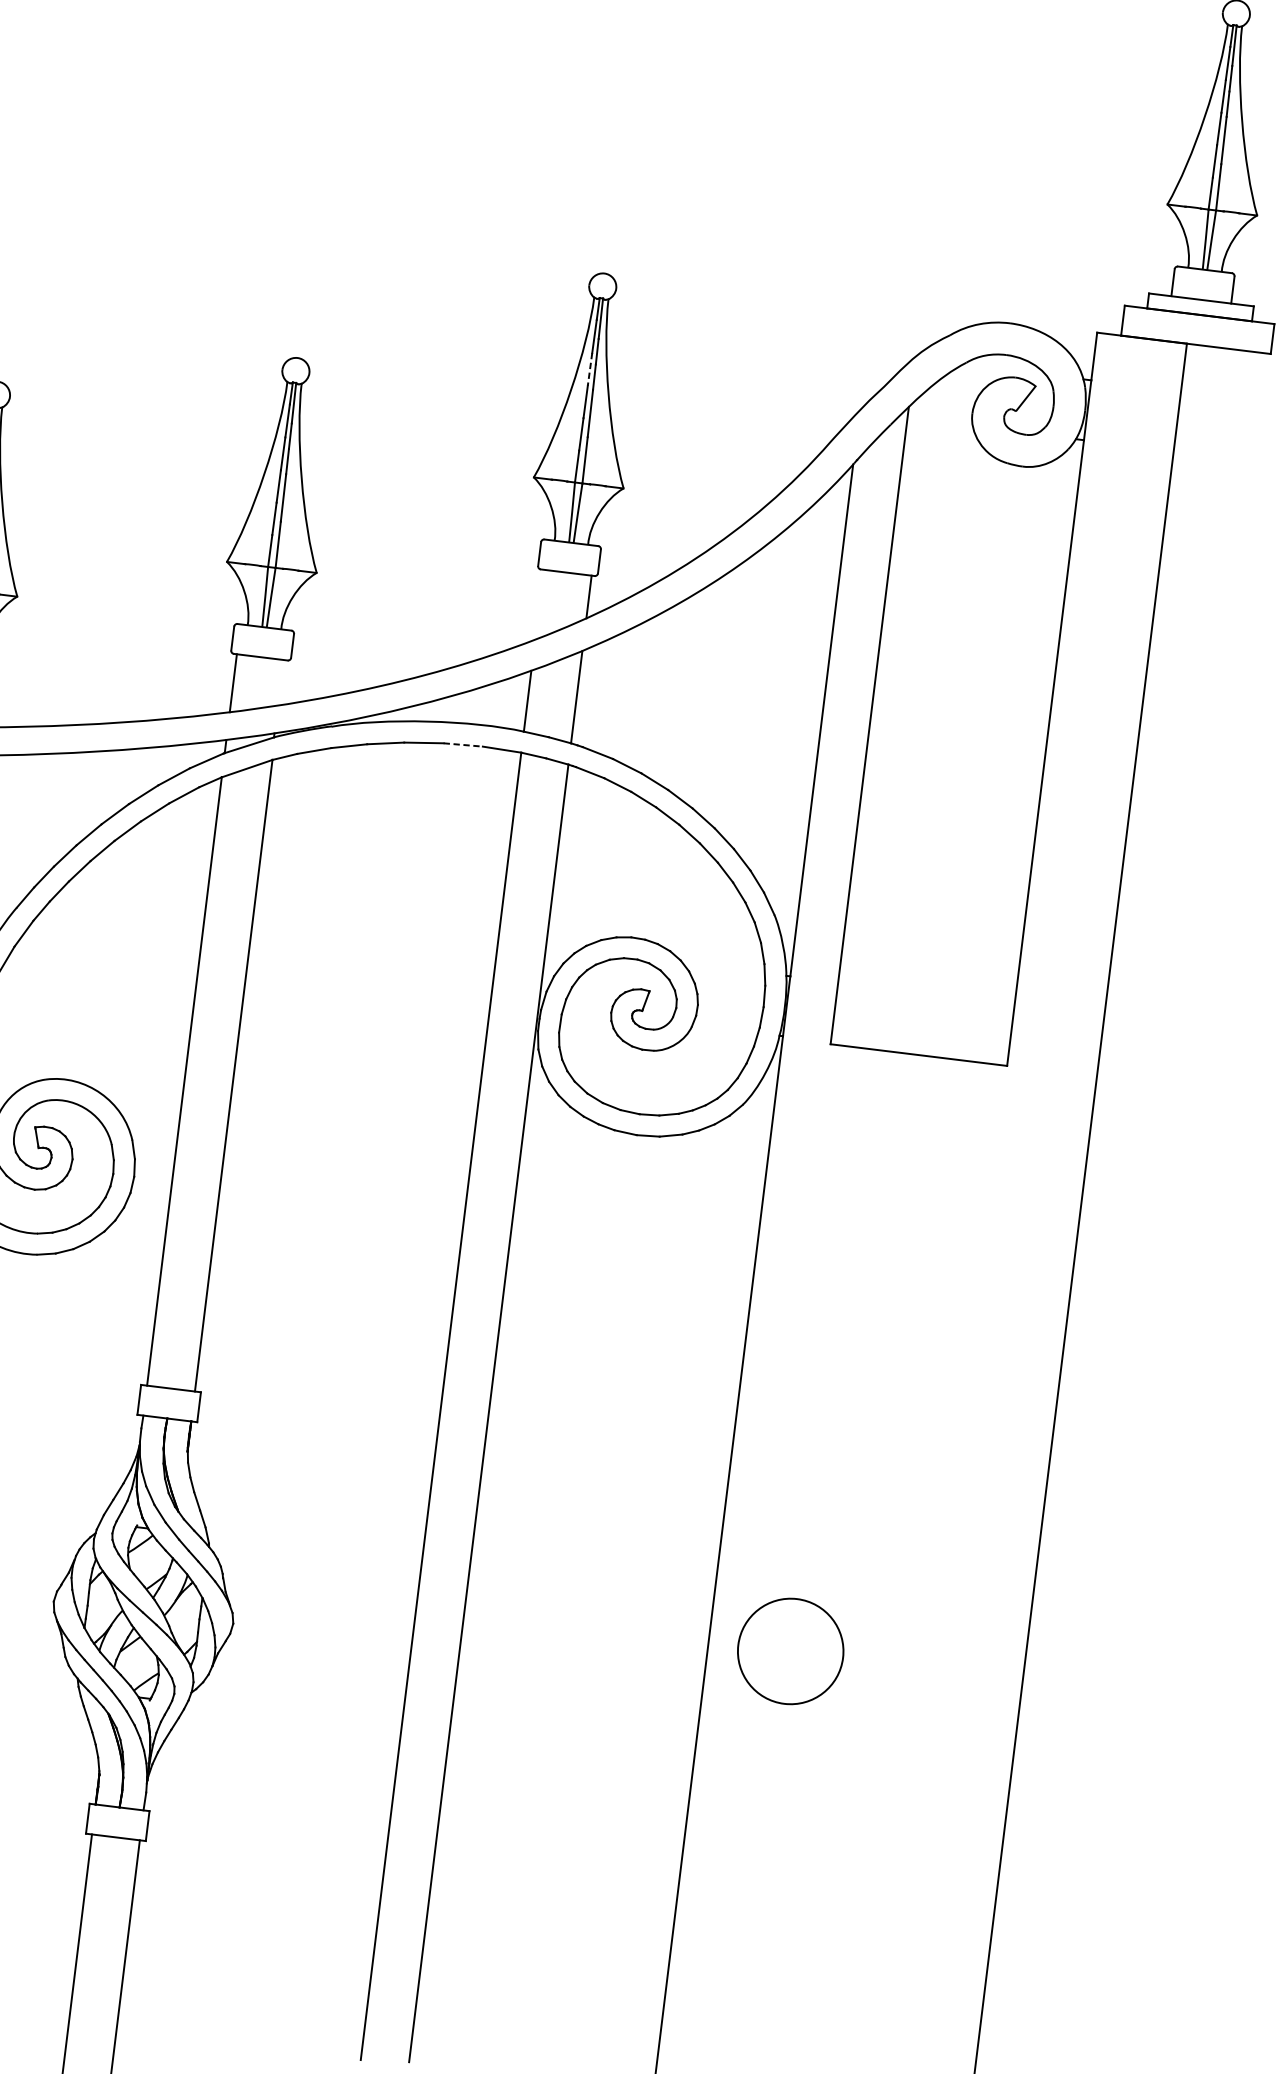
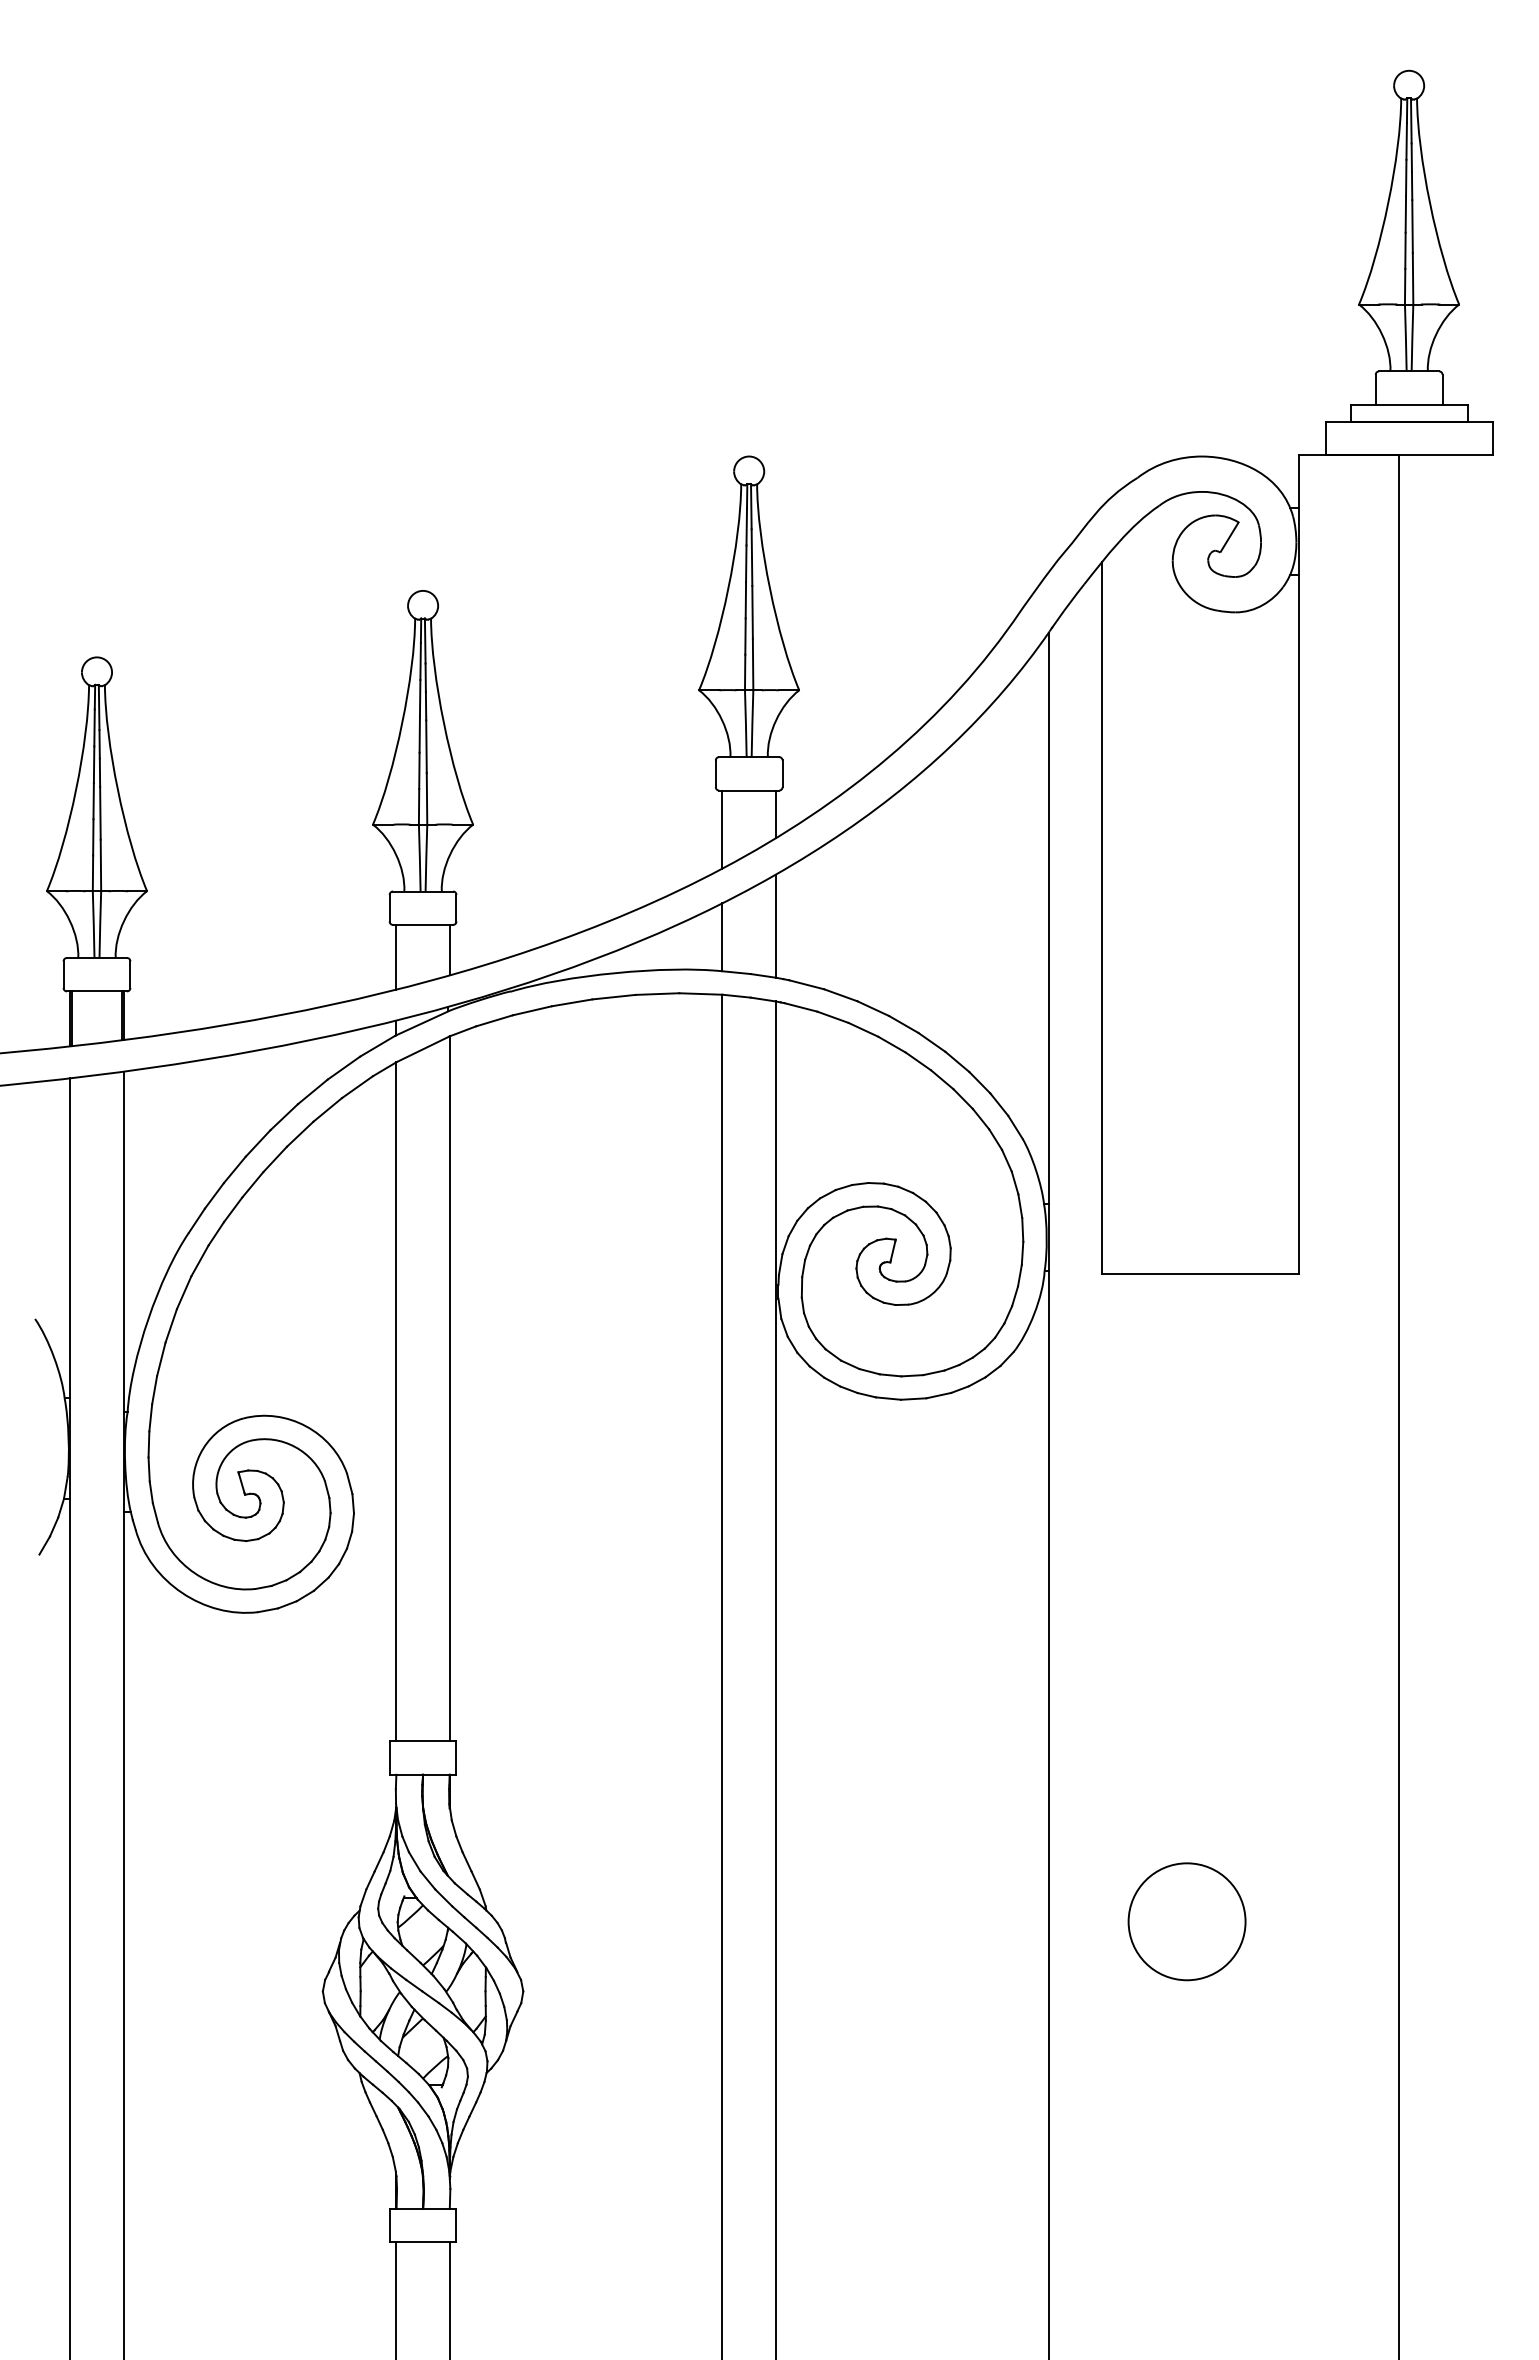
line: (590, 369) -> (746, 564), dashed -> solid
line: (539, 604) -> (722, 829), added
line: (281, 682) -> (449, 949), added
line: (463, 745) -> (657, 994), dashed -> solid
circle: (790, 1651) -> (1186, 1921), moved

